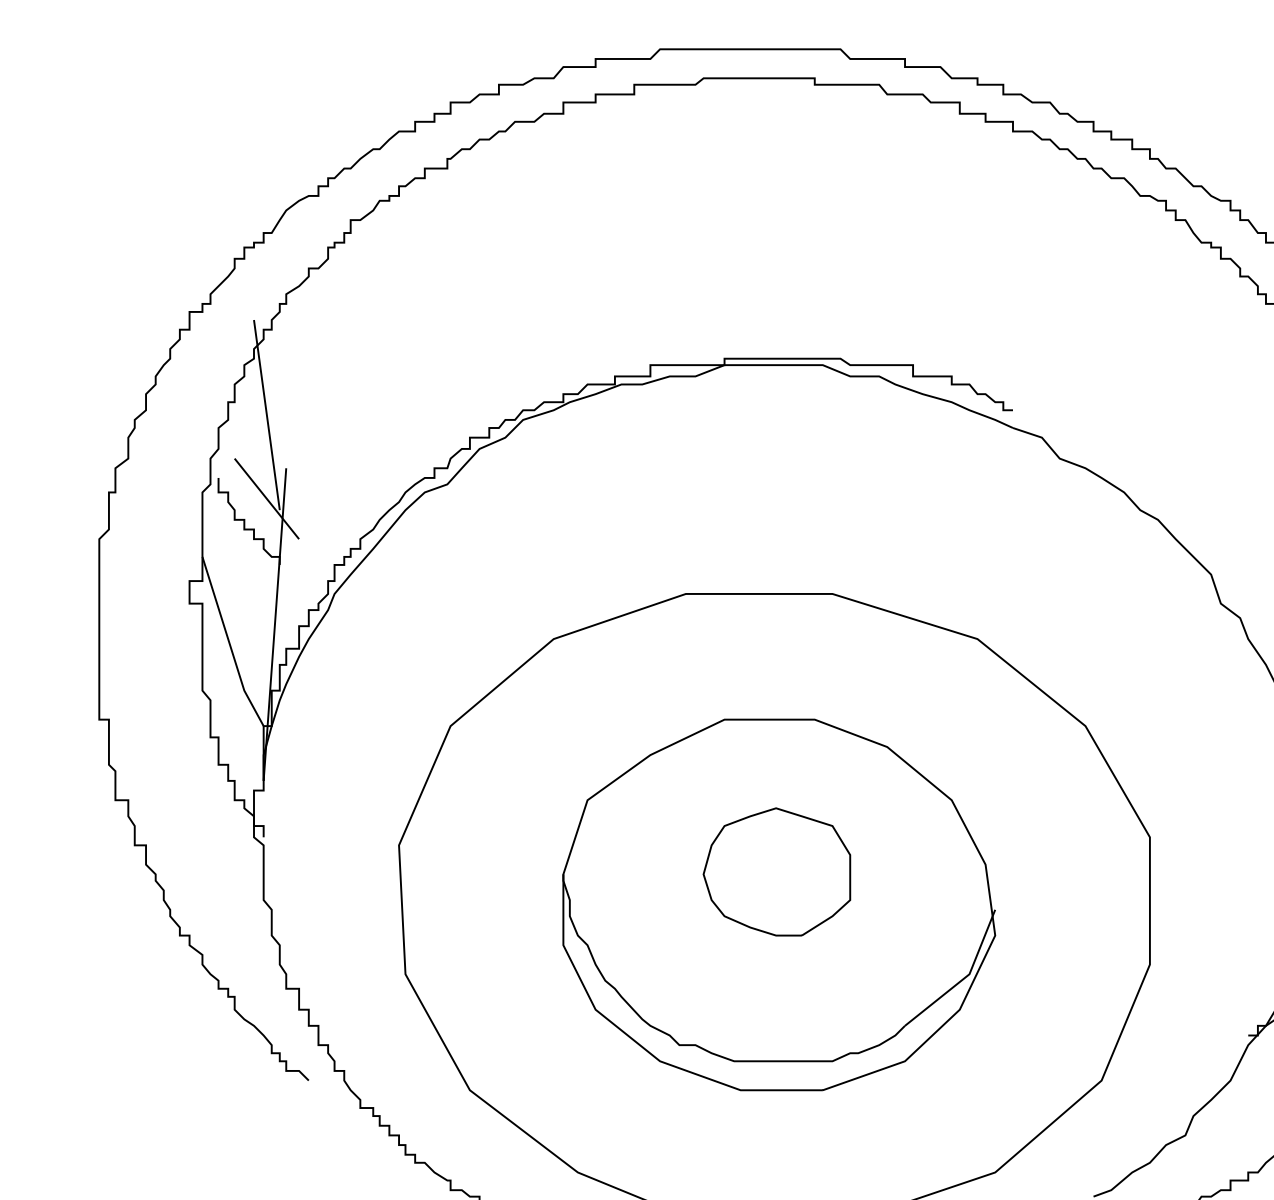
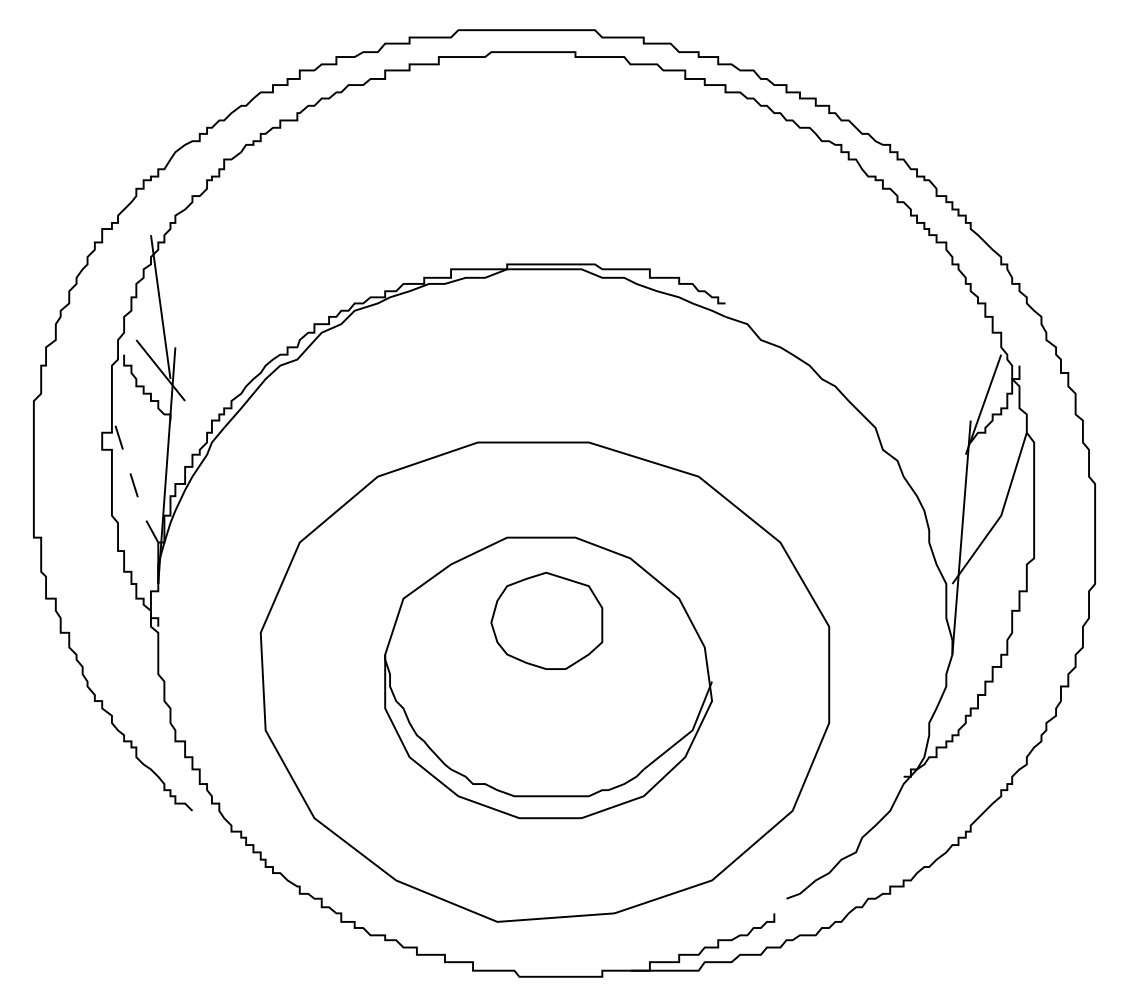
line: (229, 642) -> (132, 479), solid -> dashed
part: (776, 871) -> (546, 620), moved

